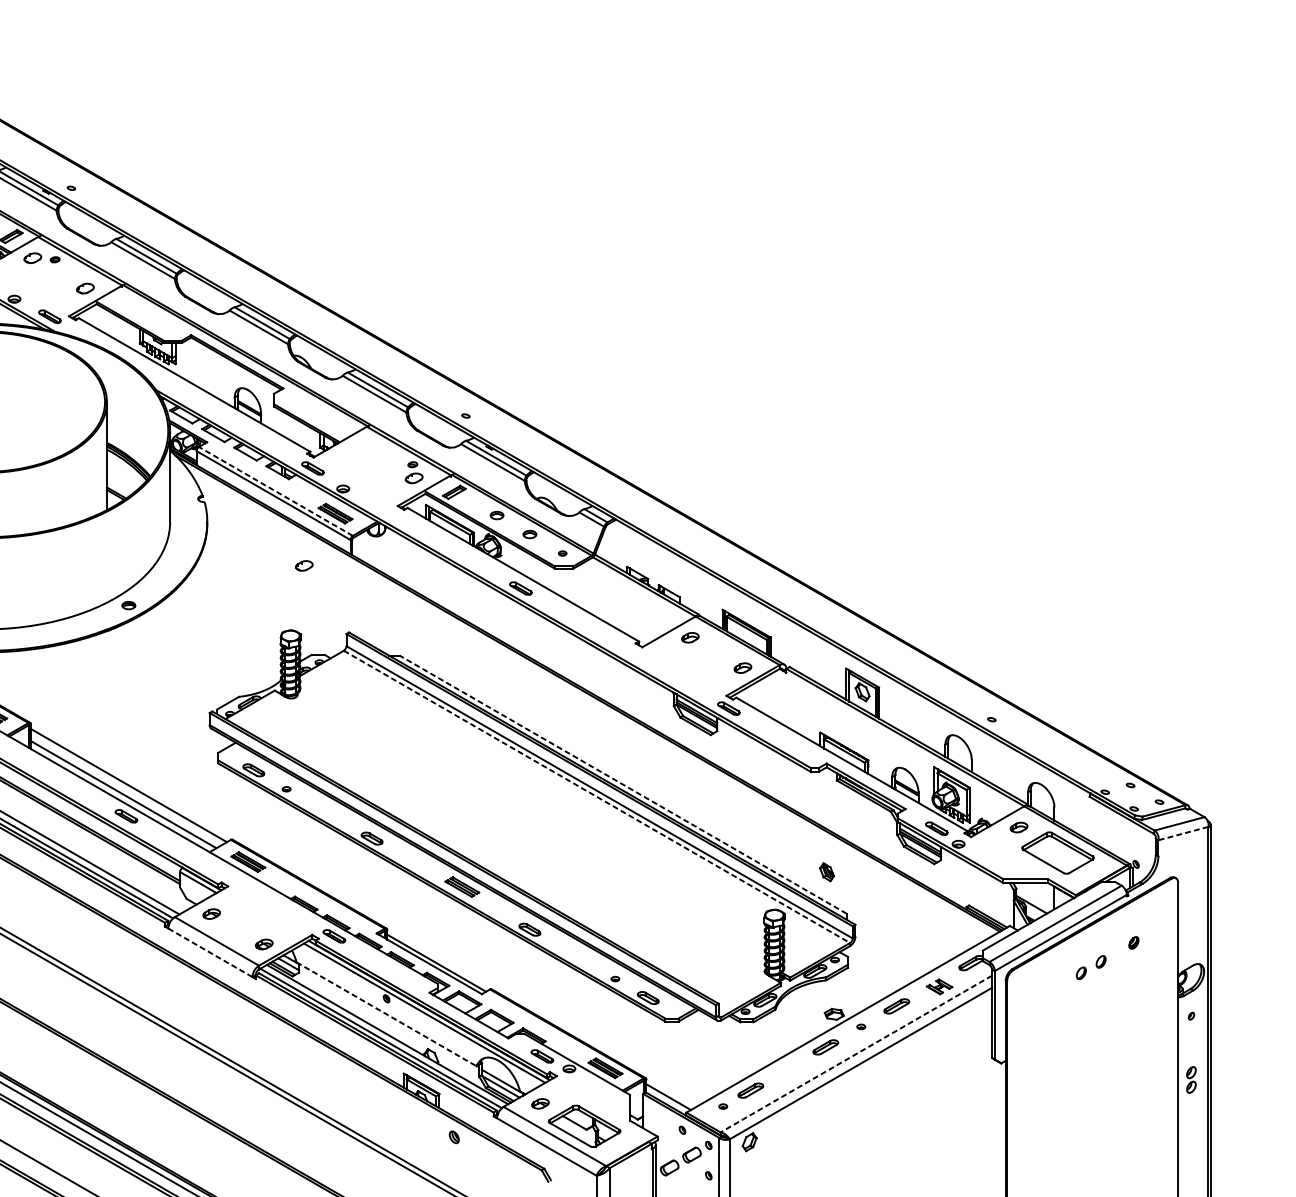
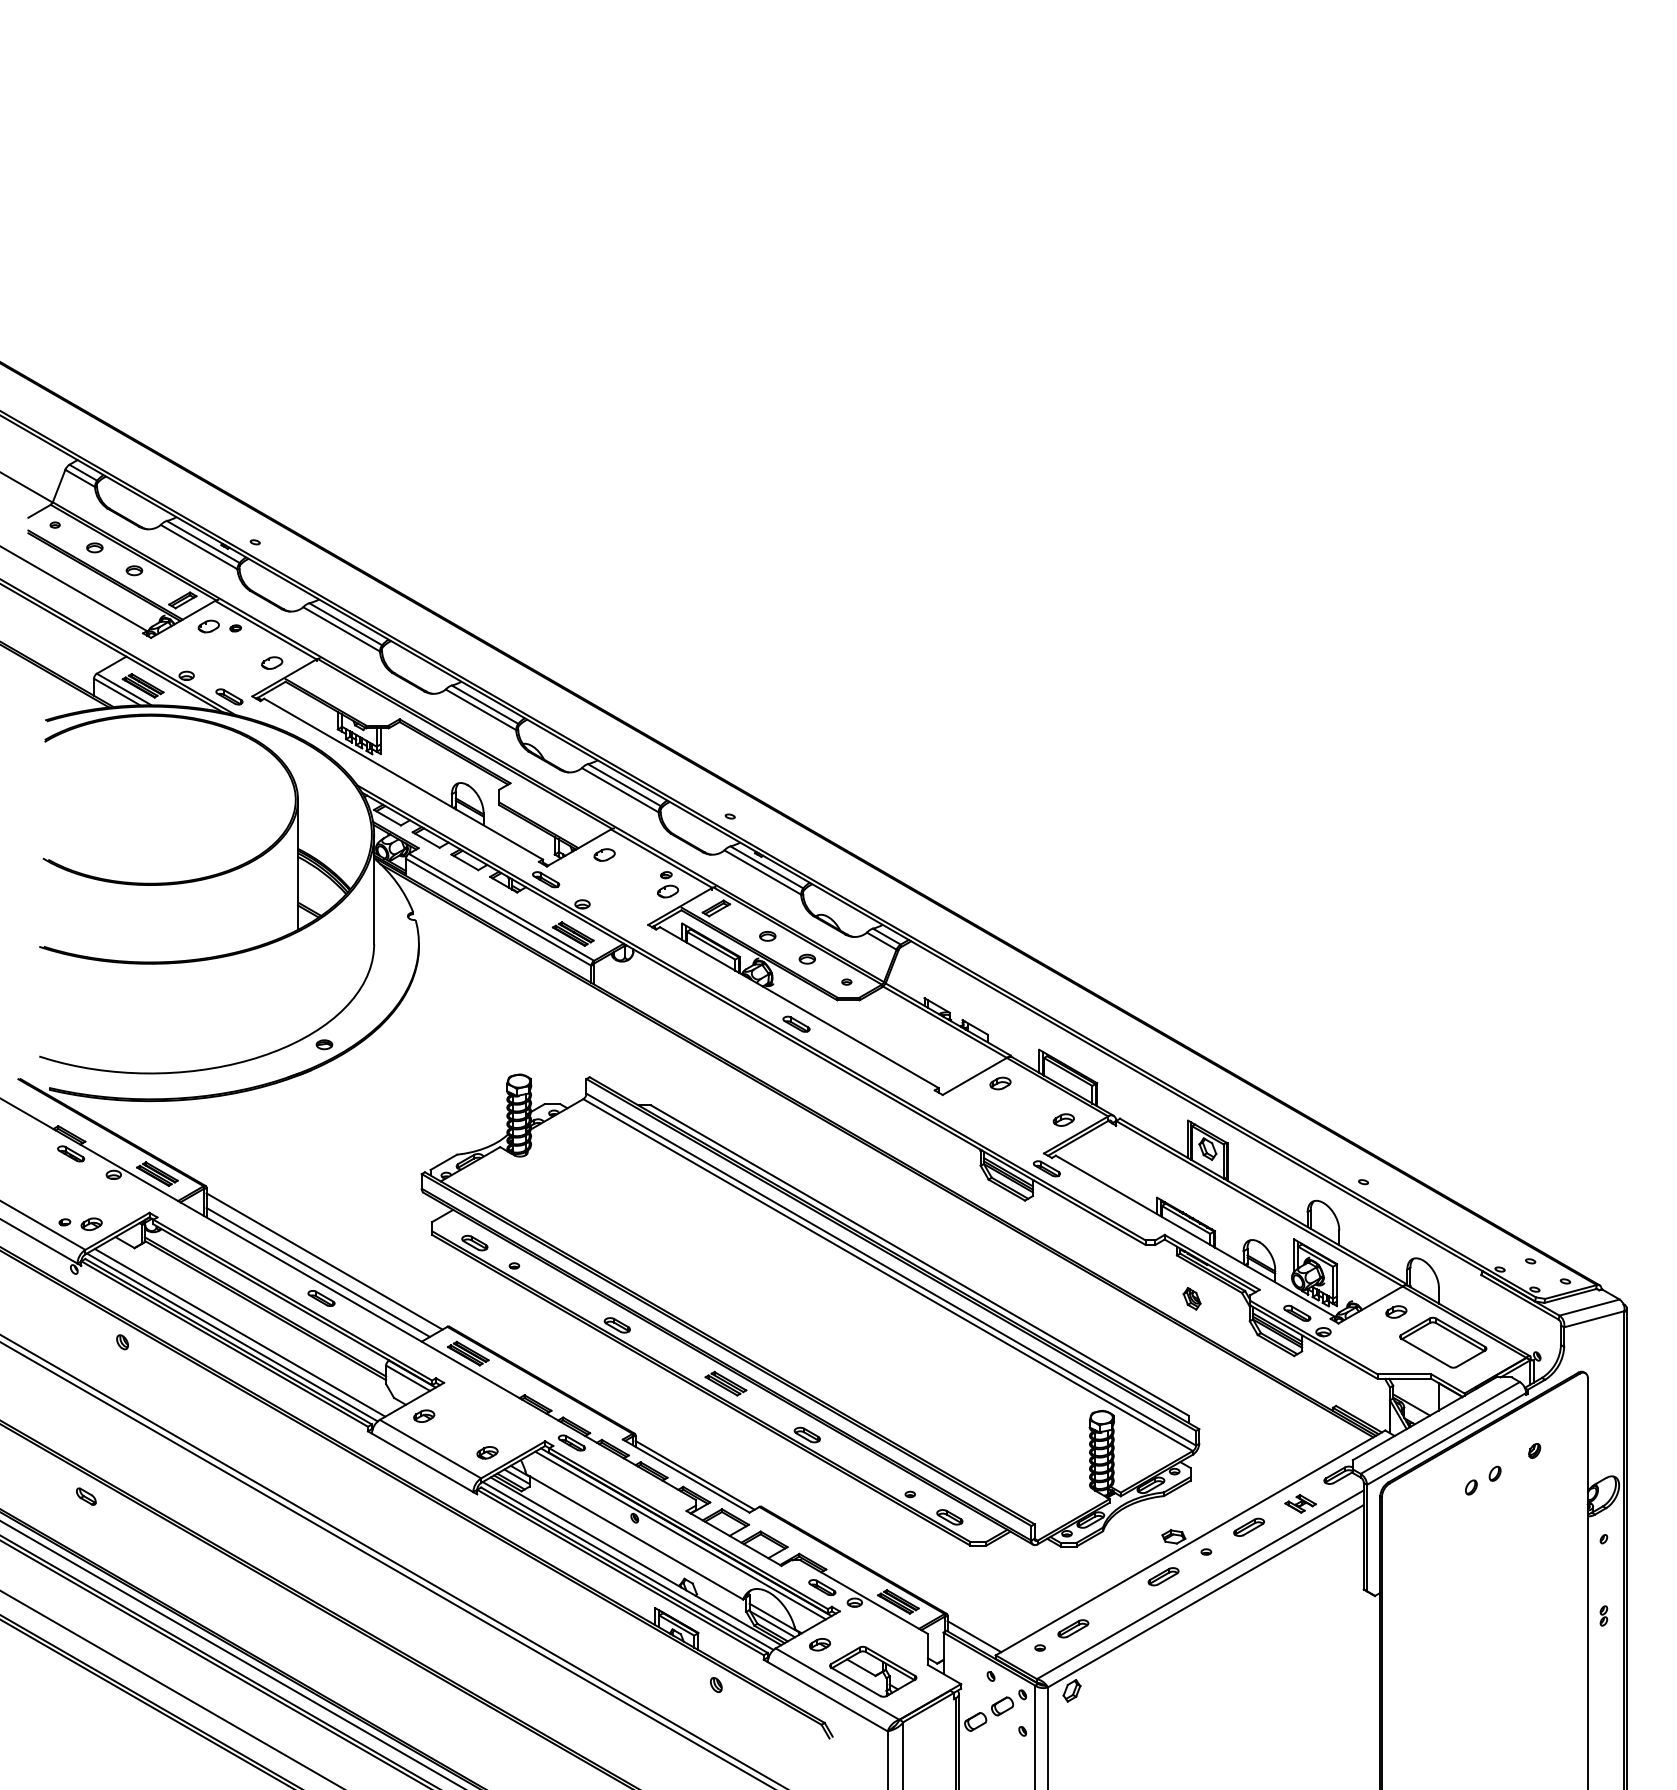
line: (275, 491) -> (501, 907), dashed -> solid
part: (304, 565) -> (604, 854), moved
line: (623, 784) -> (919, 1260), dashed -> solid
line: (597, 797) -> (888, 1275), dashed -> solid
line: (1182, 833) -> (1593, 1319), dashed -> solid
part: (826, 871) -> (1191, 1298), moved
line: (211, 953) -> (423, 1463), dashed -> solid
line: (387, 1014) -> (635, 1537), dashed -> solid
line: (856, 1053) -> (1200, 1584), dashed -> solid
part: (1191, 1079) -> (1603, 1615), size x0.62

